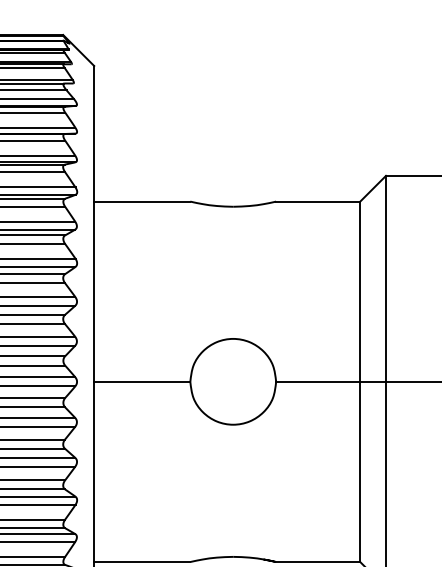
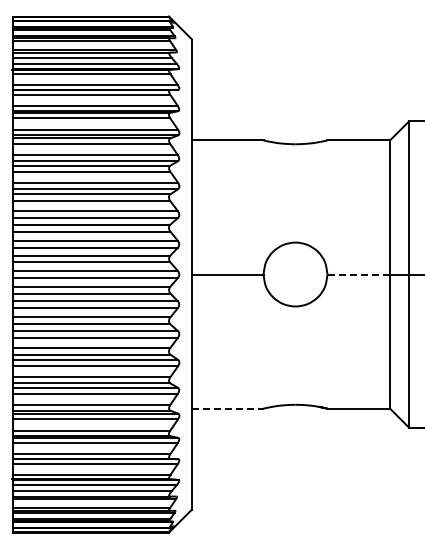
line: (317, 381) -> (358, 274), solid -> dashed
line: (141, 561) -> (227, 408), solid -> dashed

